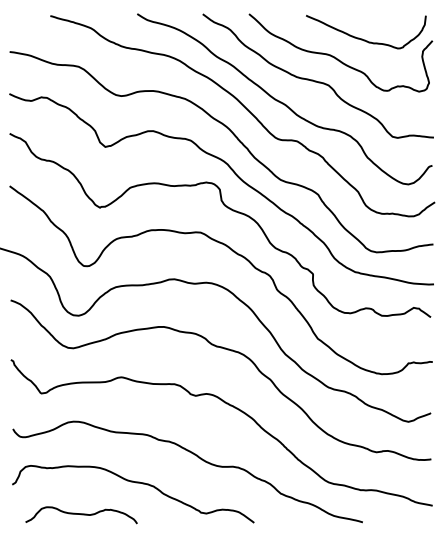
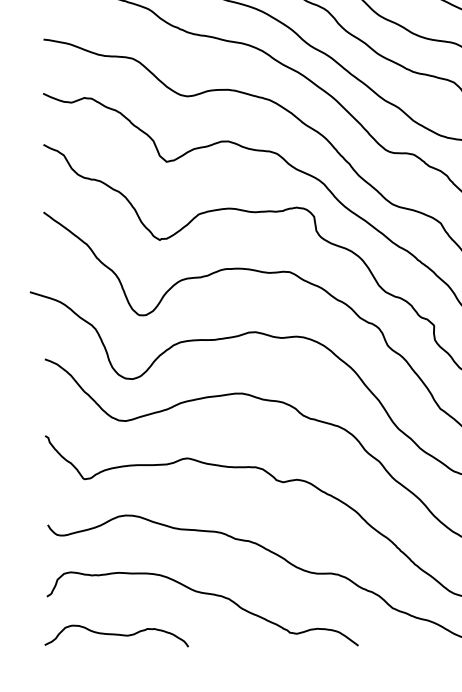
curve: (81, 515) -> (116, 636), moved

